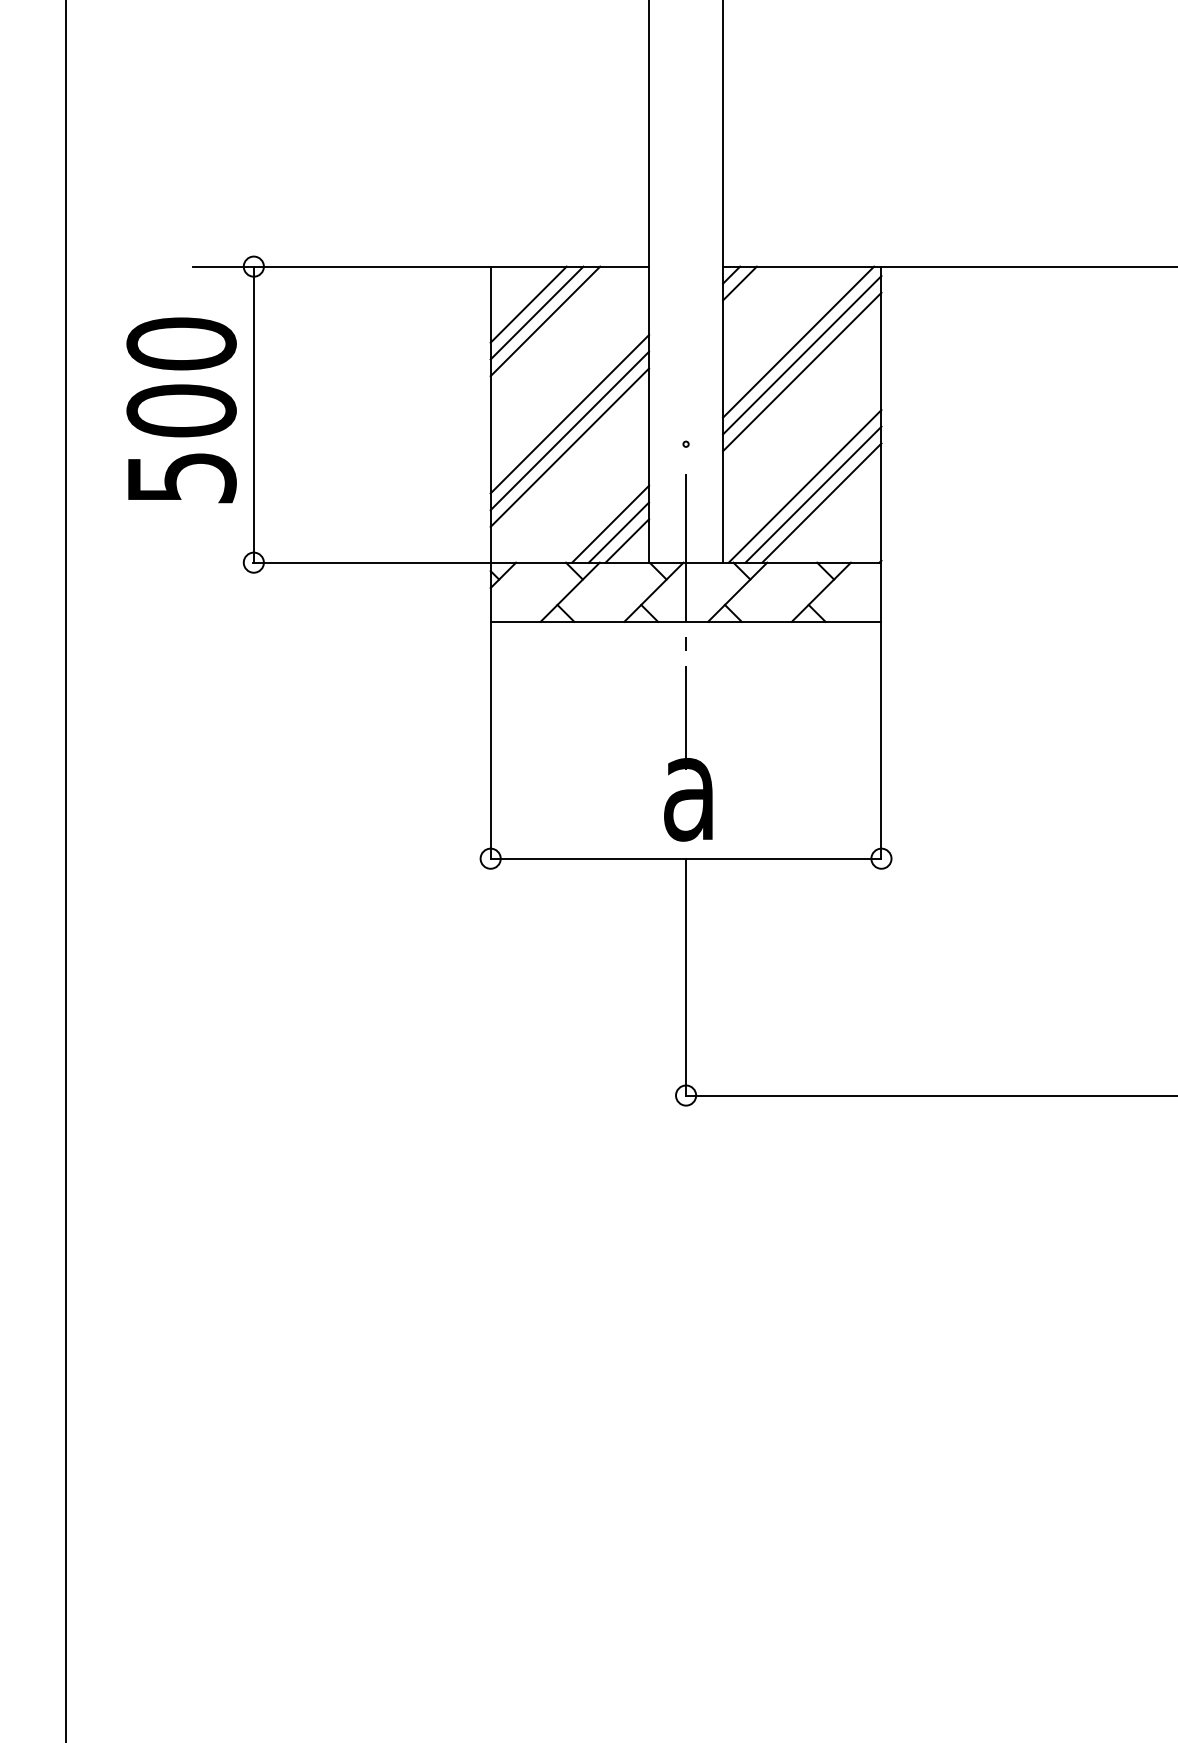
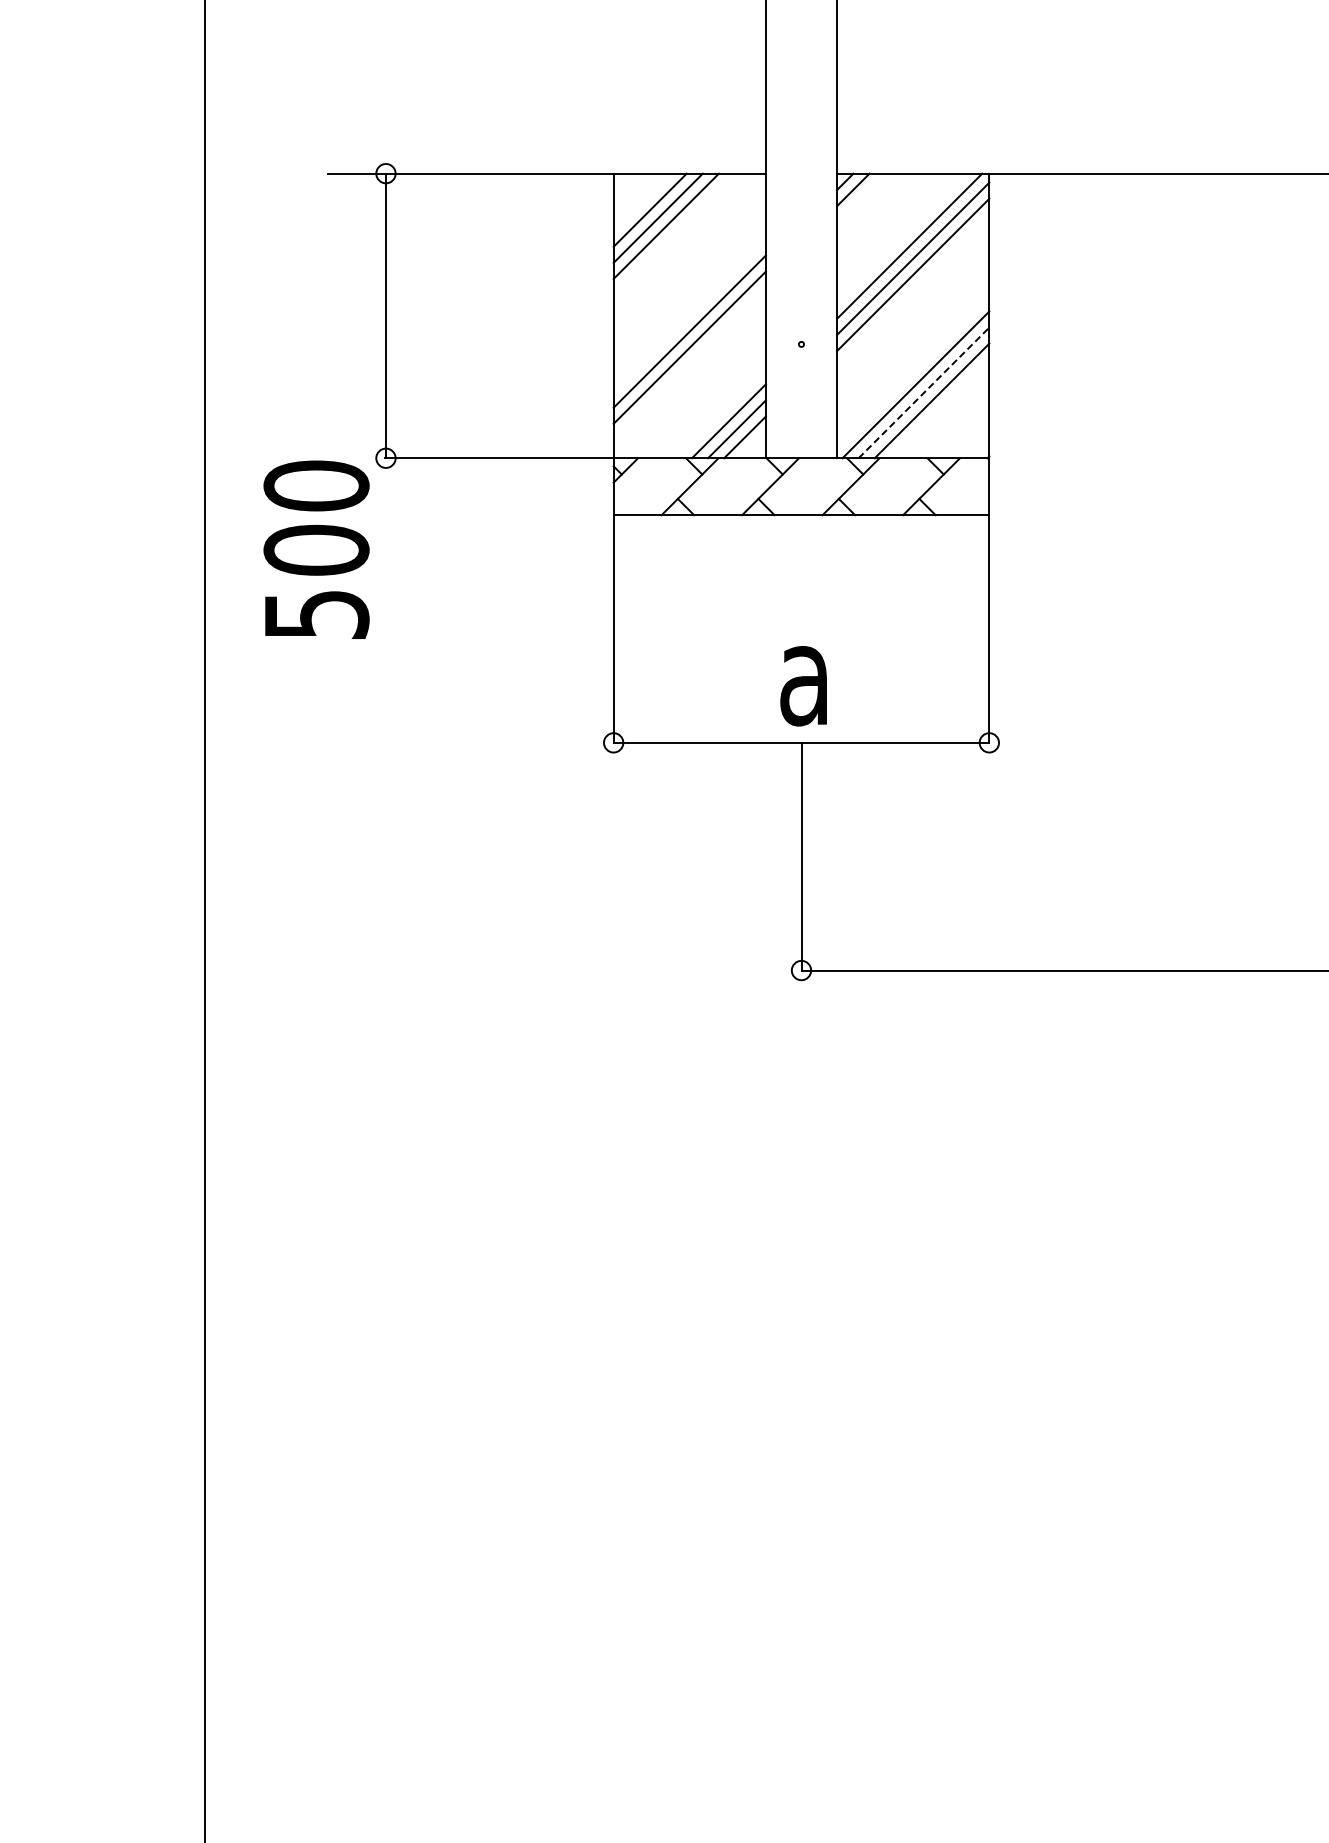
text: (181, 410) -> (316, 549), moved
line: (569, 414) -> (689, 315), removed
line: (814, 494) -> (924, 392), solid -> dashed
line: (686, 621) -> (801, 514), removed

